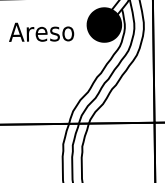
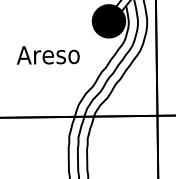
text: (41, 32) -> (48, 55), moved

